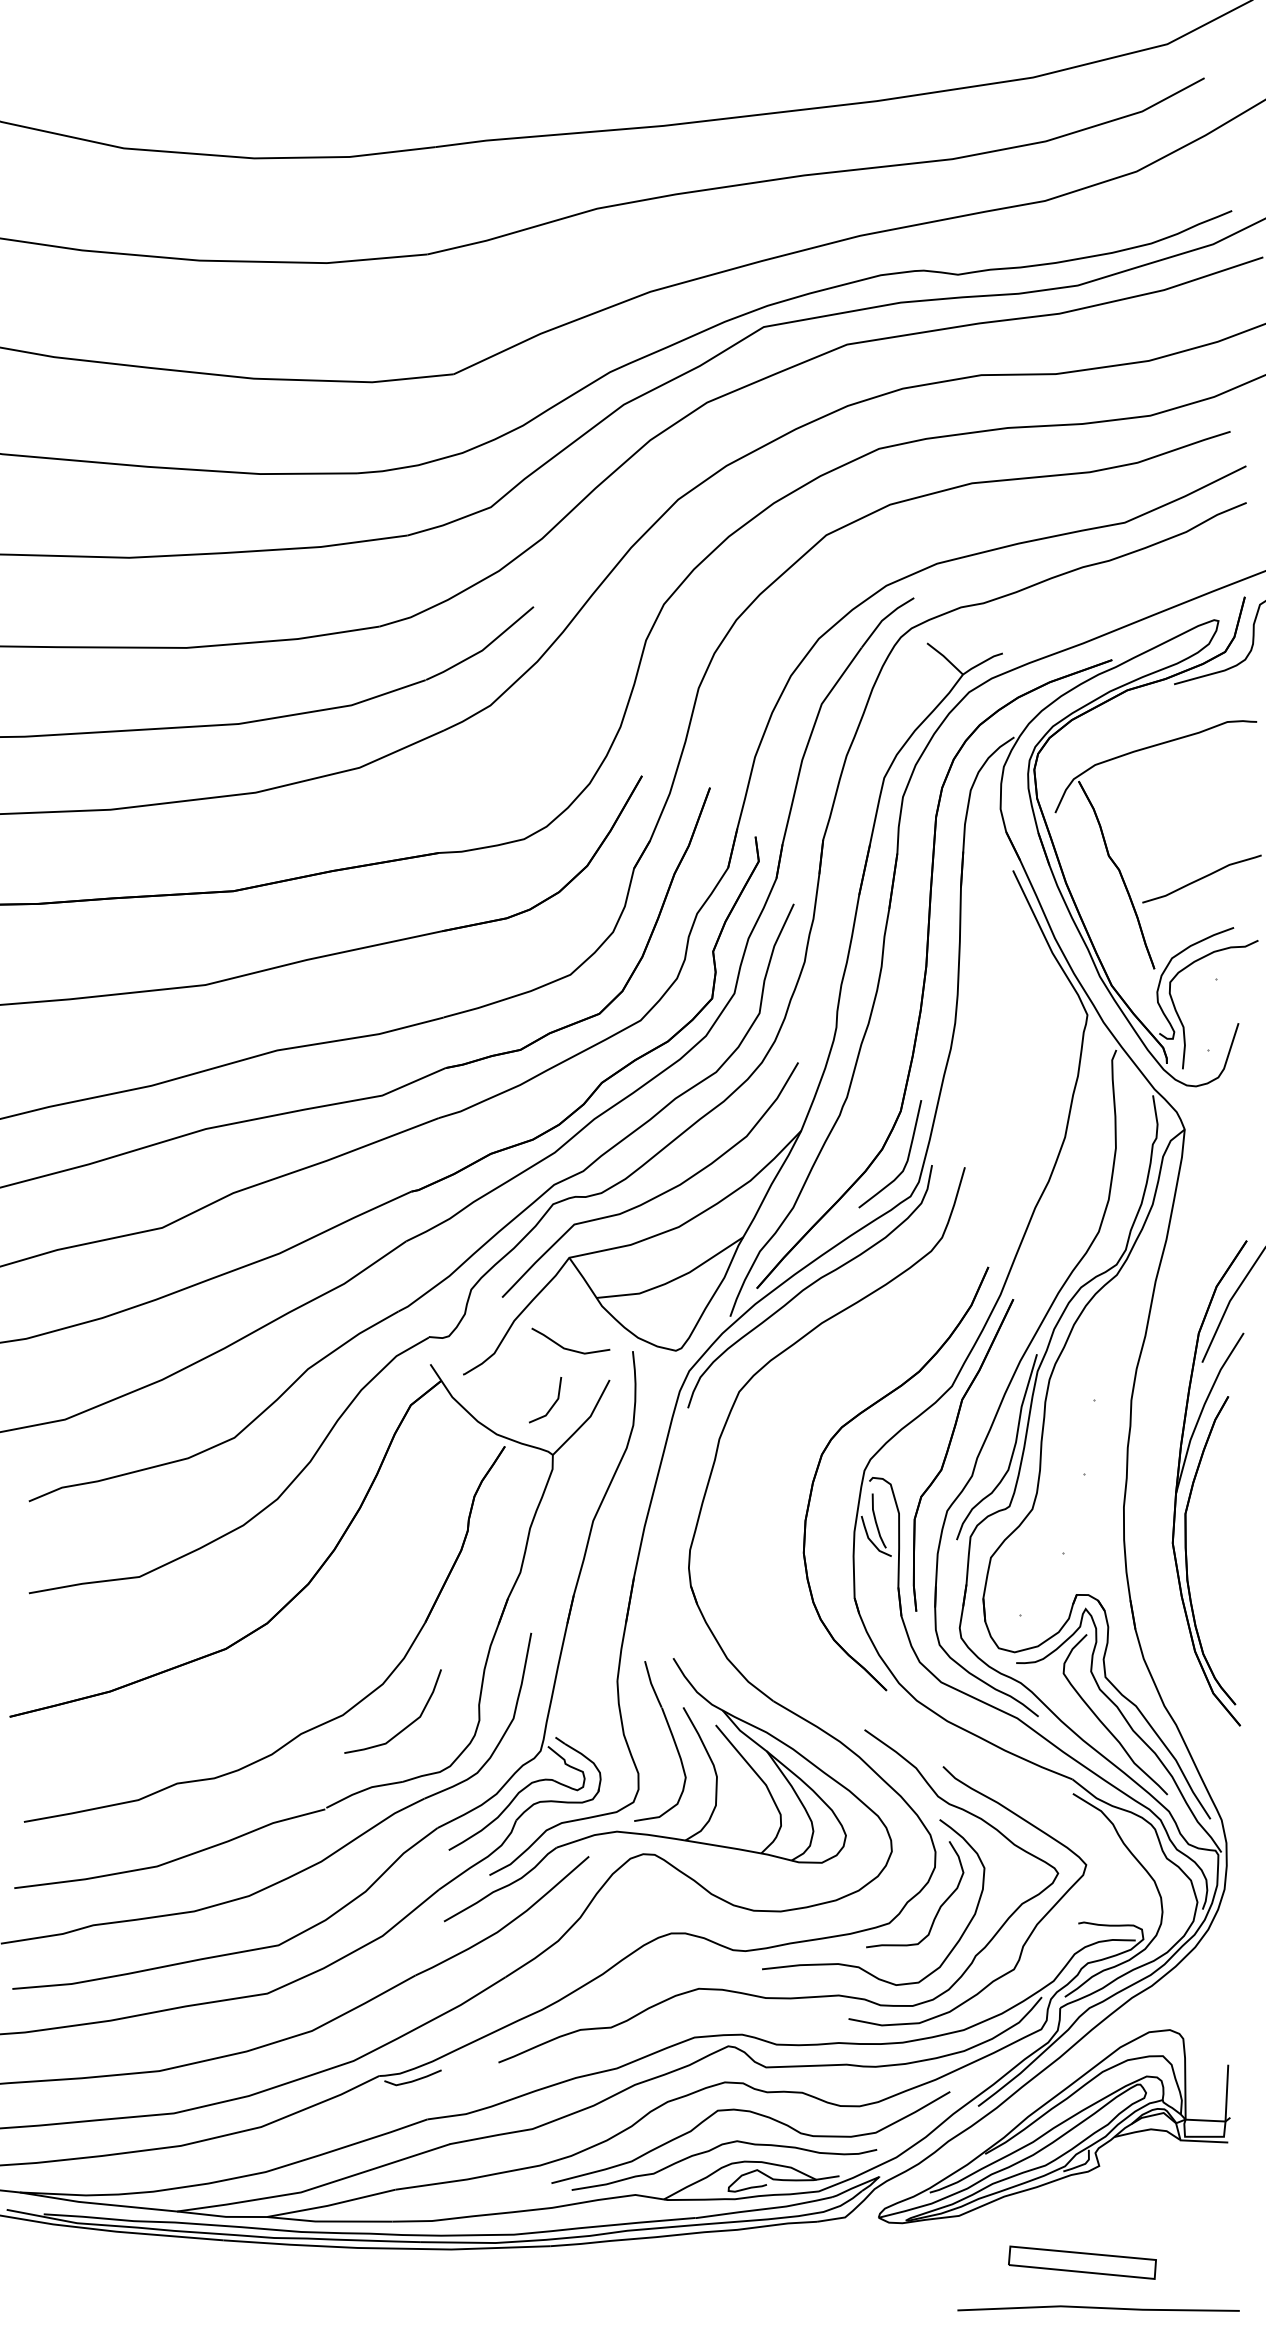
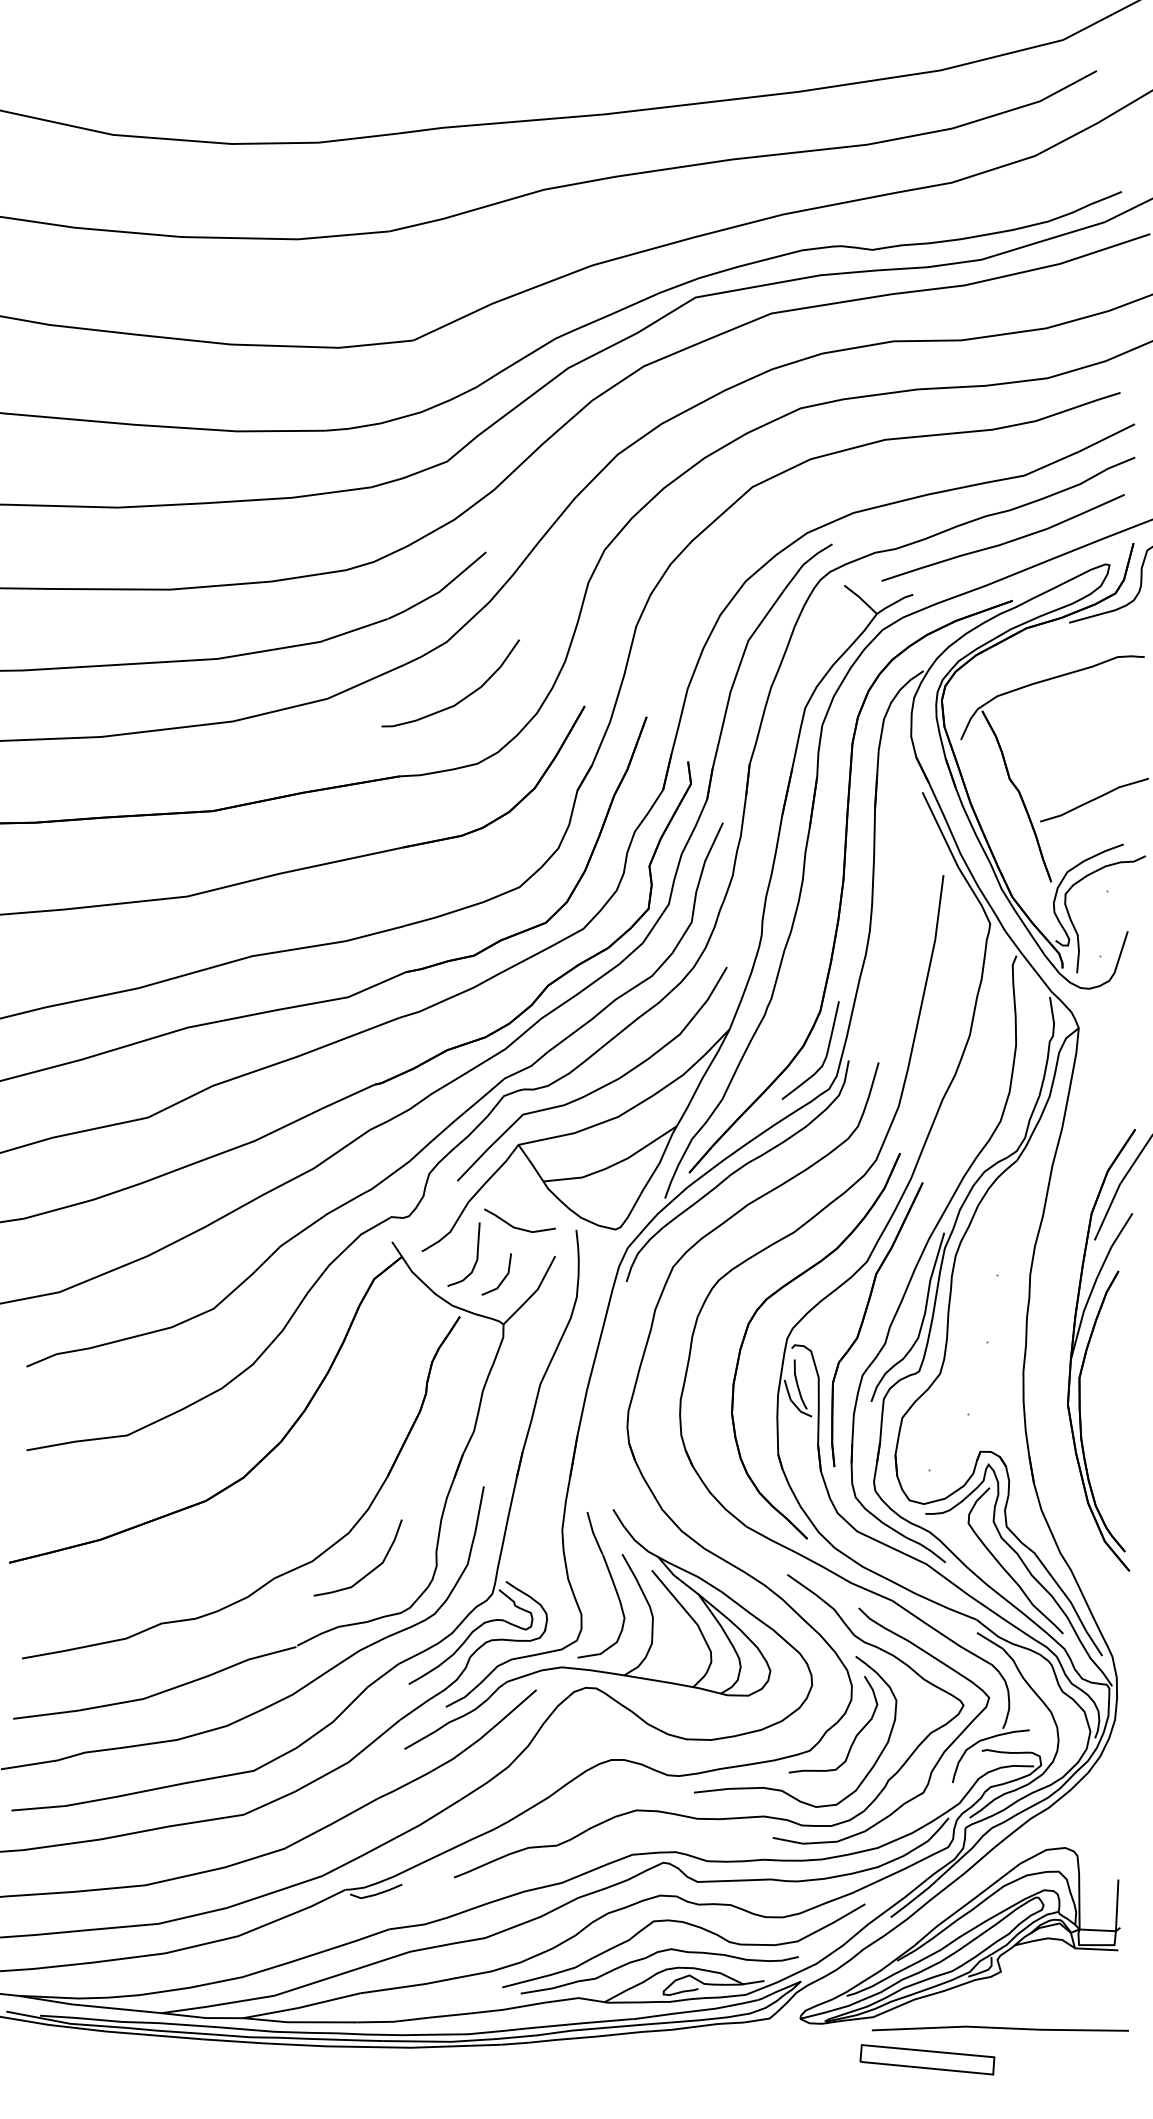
curve: (1104, 595) -> (1005, 541), added
curve: (506, 768) -> (461, 699), added
part: (871, 1355) -> (793, 1233), added
curve: (523, 1378) -> (476, 1254), added
part: (1082, 2262) -> (927, 2059), moved
line: (1098, 2308) -> (1000, 2028), moved

